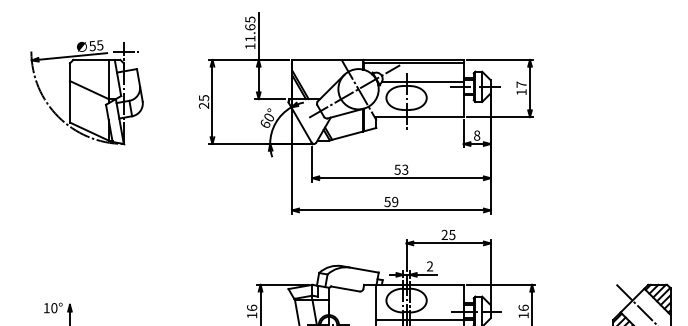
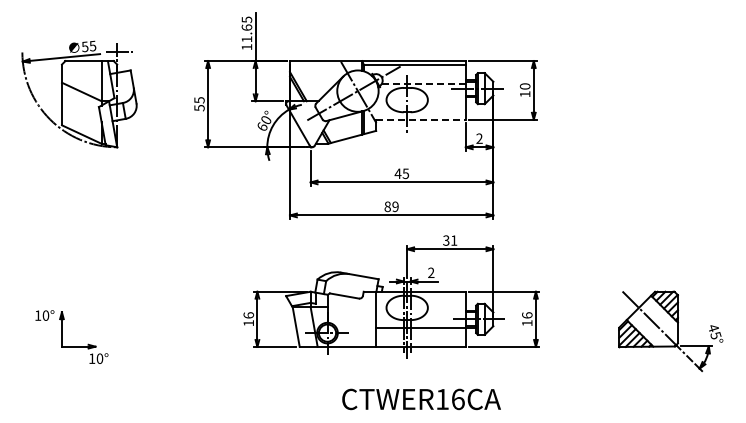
line: (423, 81) -> (424, 83), solid -> dashed
text: (520, 84) -> (524, 86), 17 -> 10
text: (204, 106) -> (199, 108), 25 -> 55
line: (420, 116) -> (421, 119), solid -> dashed
text: (477, 135) -> (479, 138), 8 -> 2
text: (401, 169) -> (401, 173), 53 -> 45
text: (387, 201) -> (387, 206), 59 -> 89
text: (448, 234) -> (450, 240), 25 -> 31

